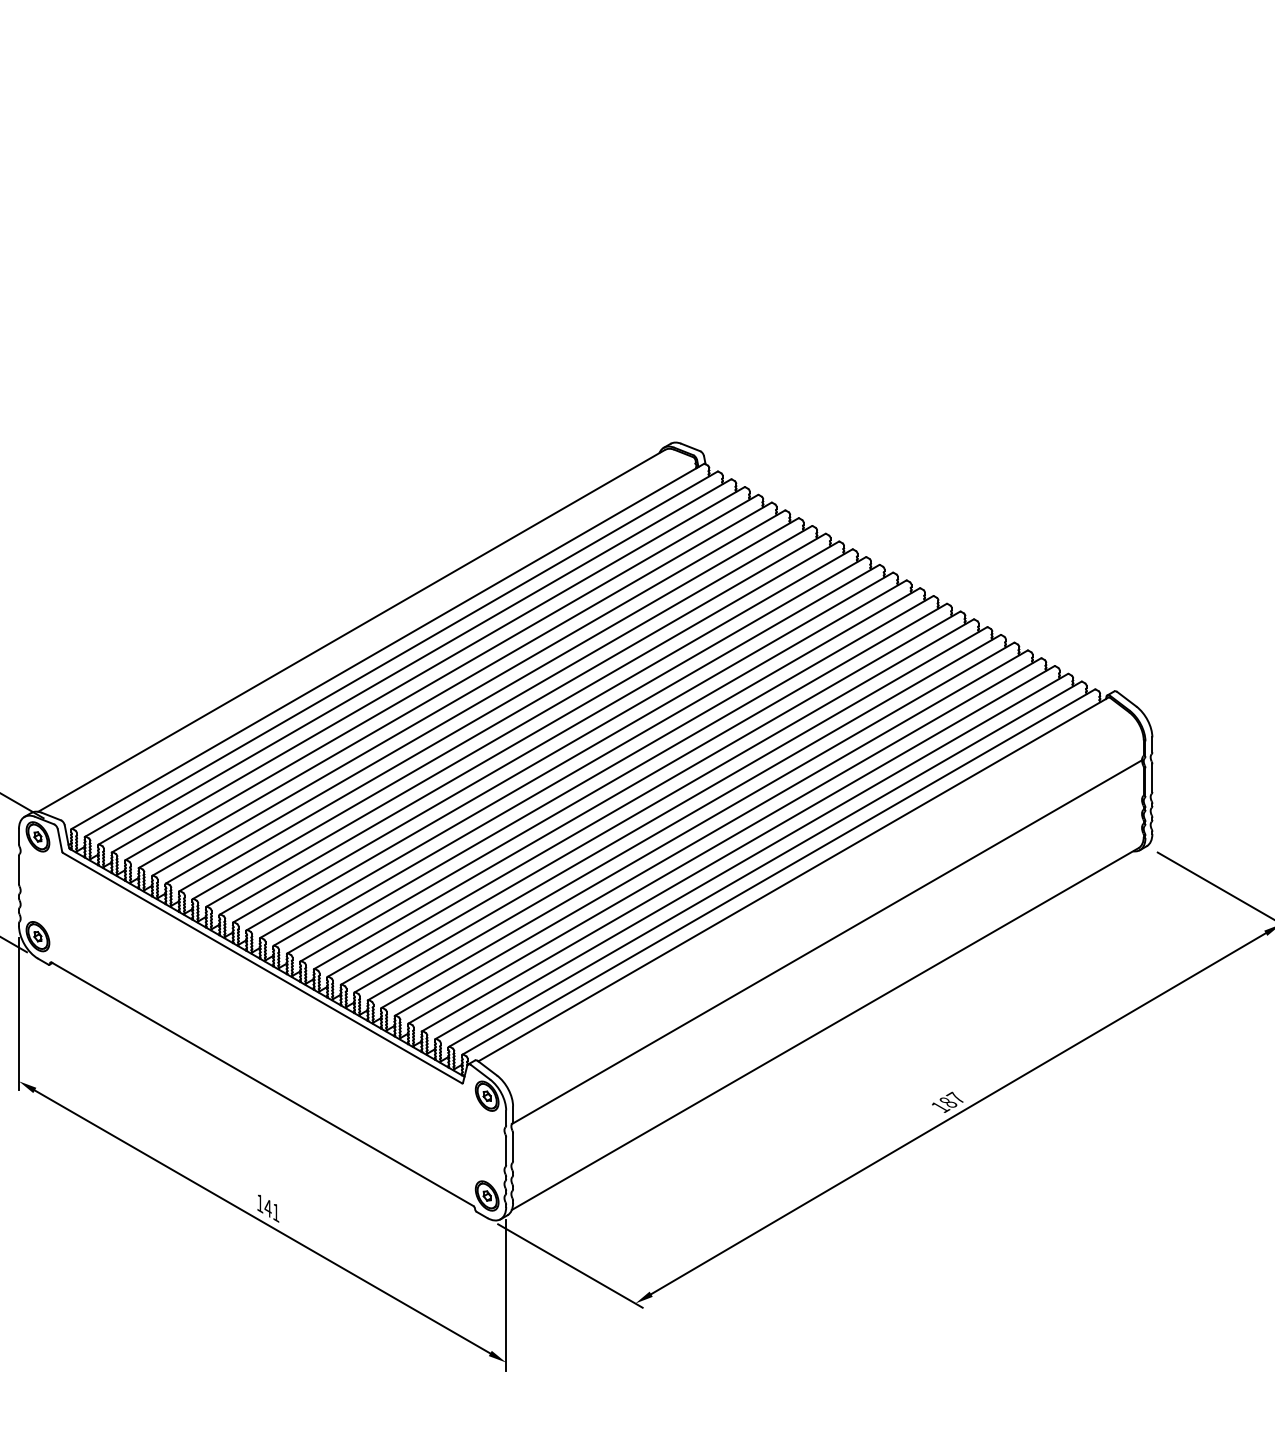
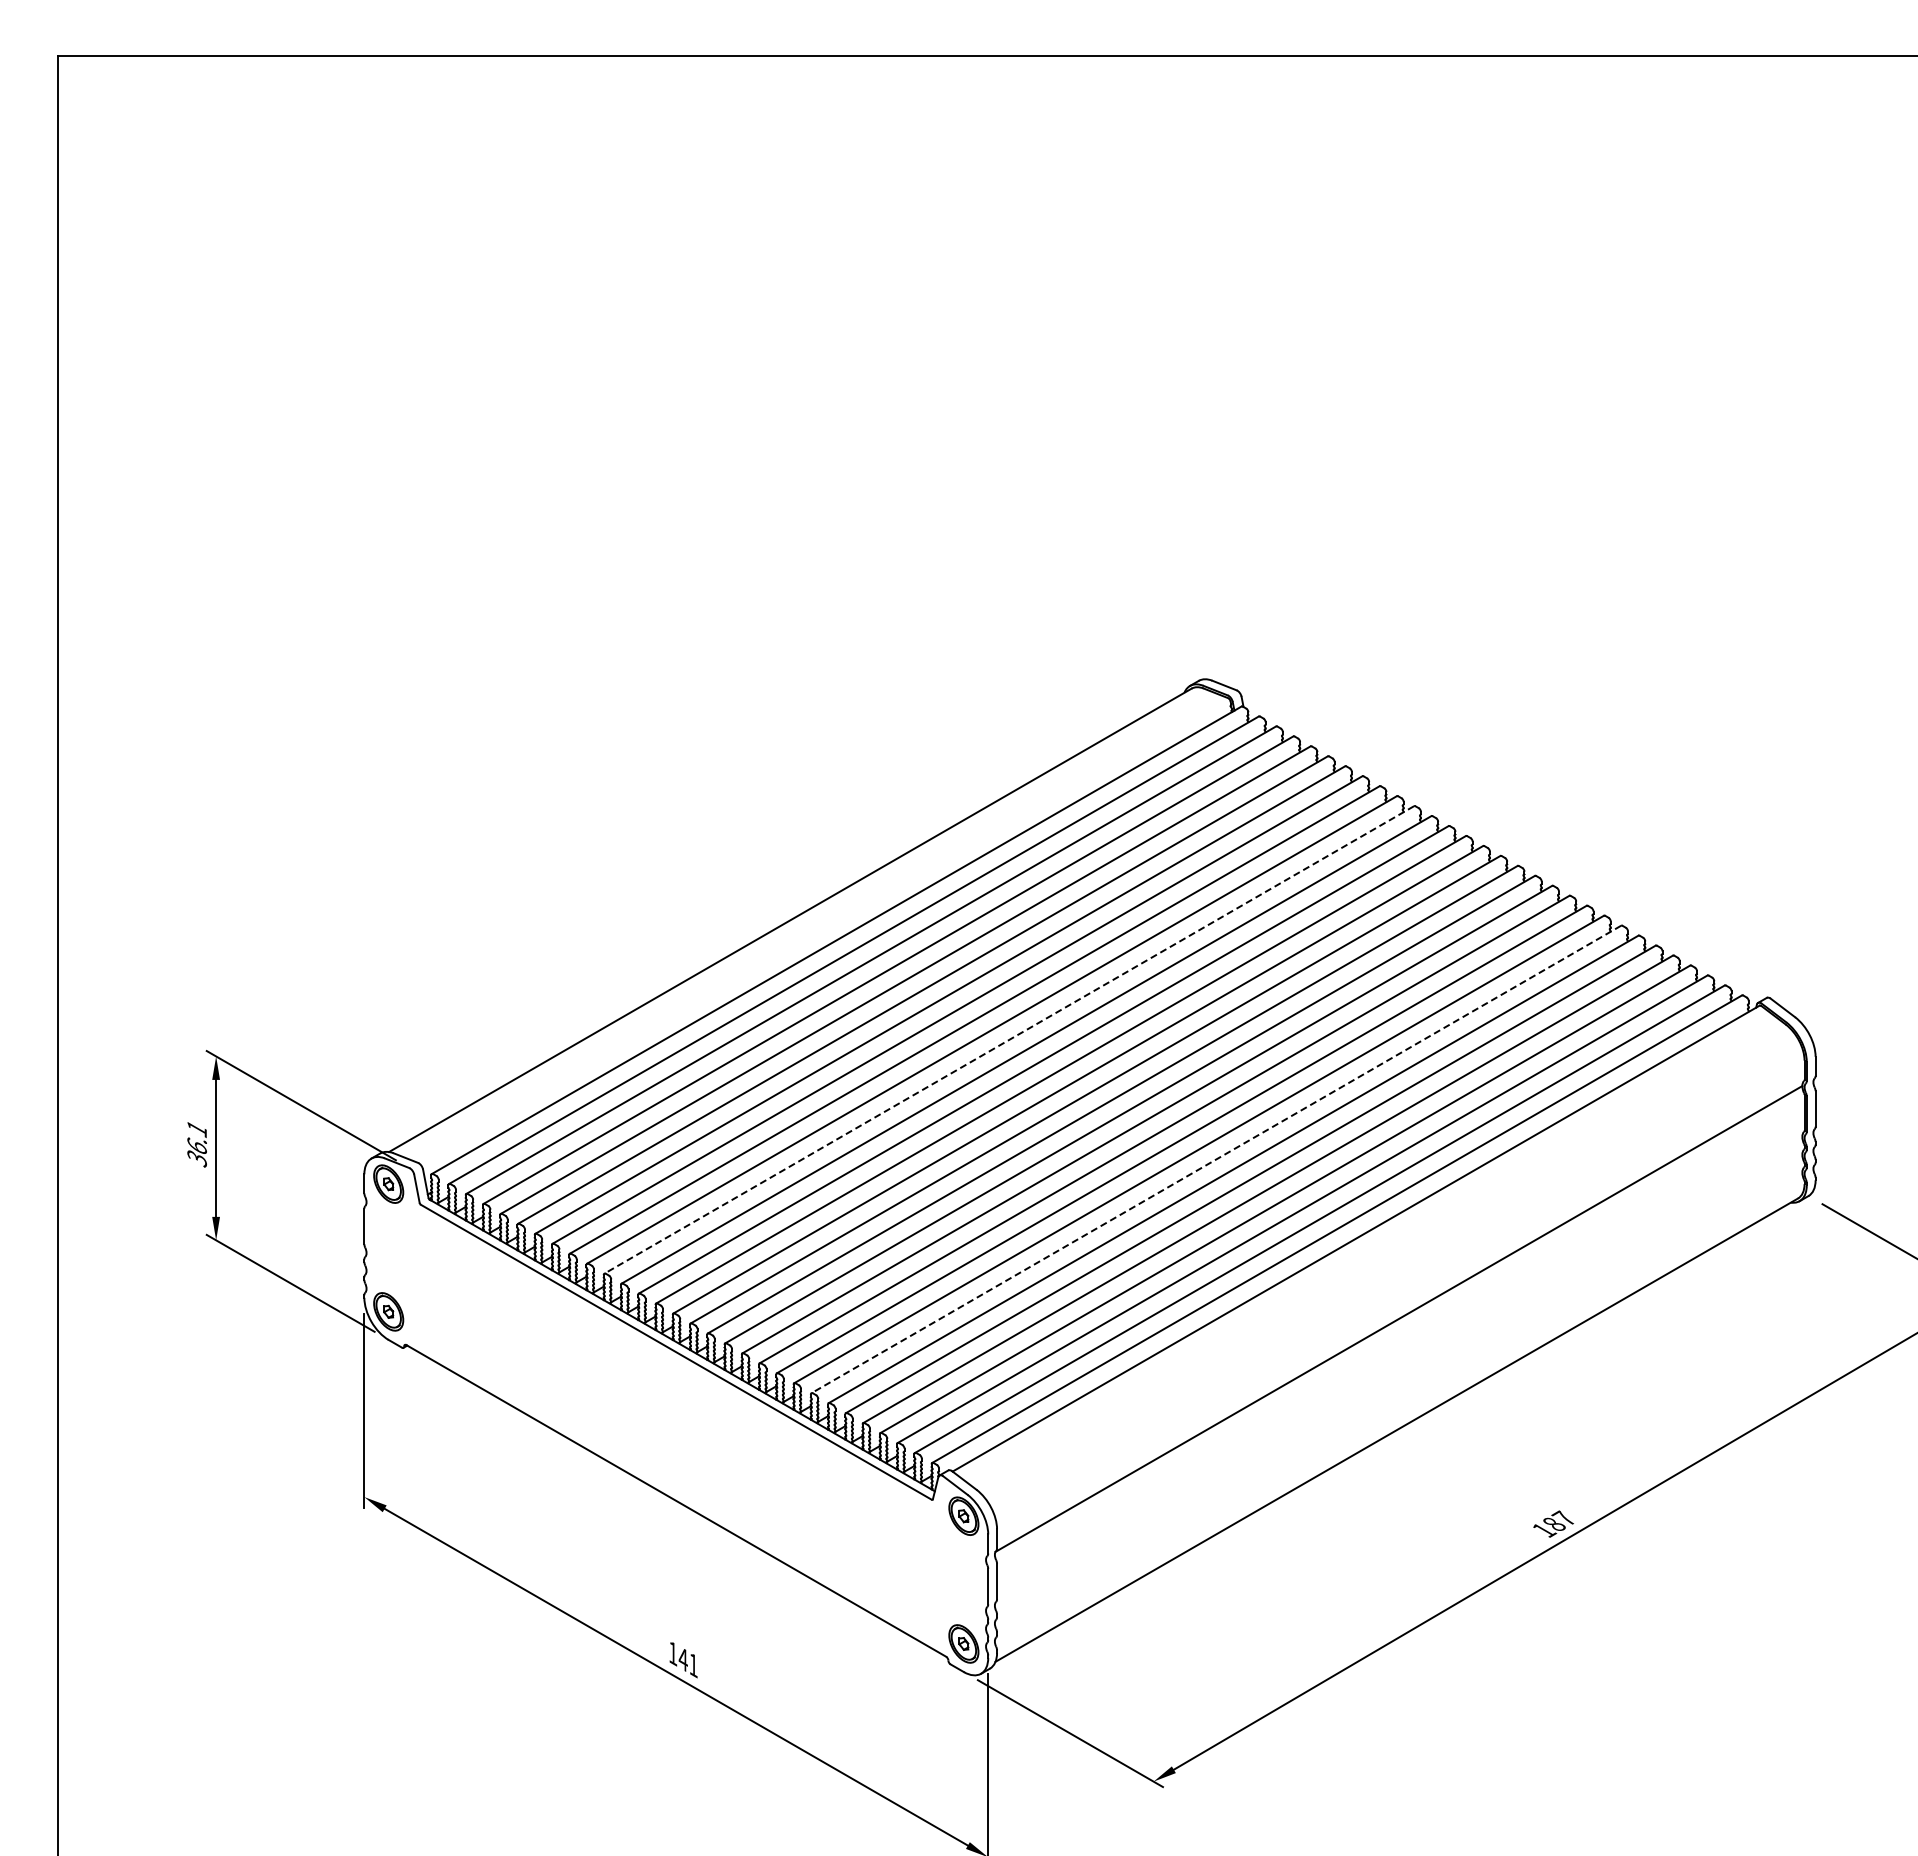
line: (522, 724) -> (1008, 1040), solid -> dashed
line: (683, 817) -> (1215, 1159), solid -> dashed

